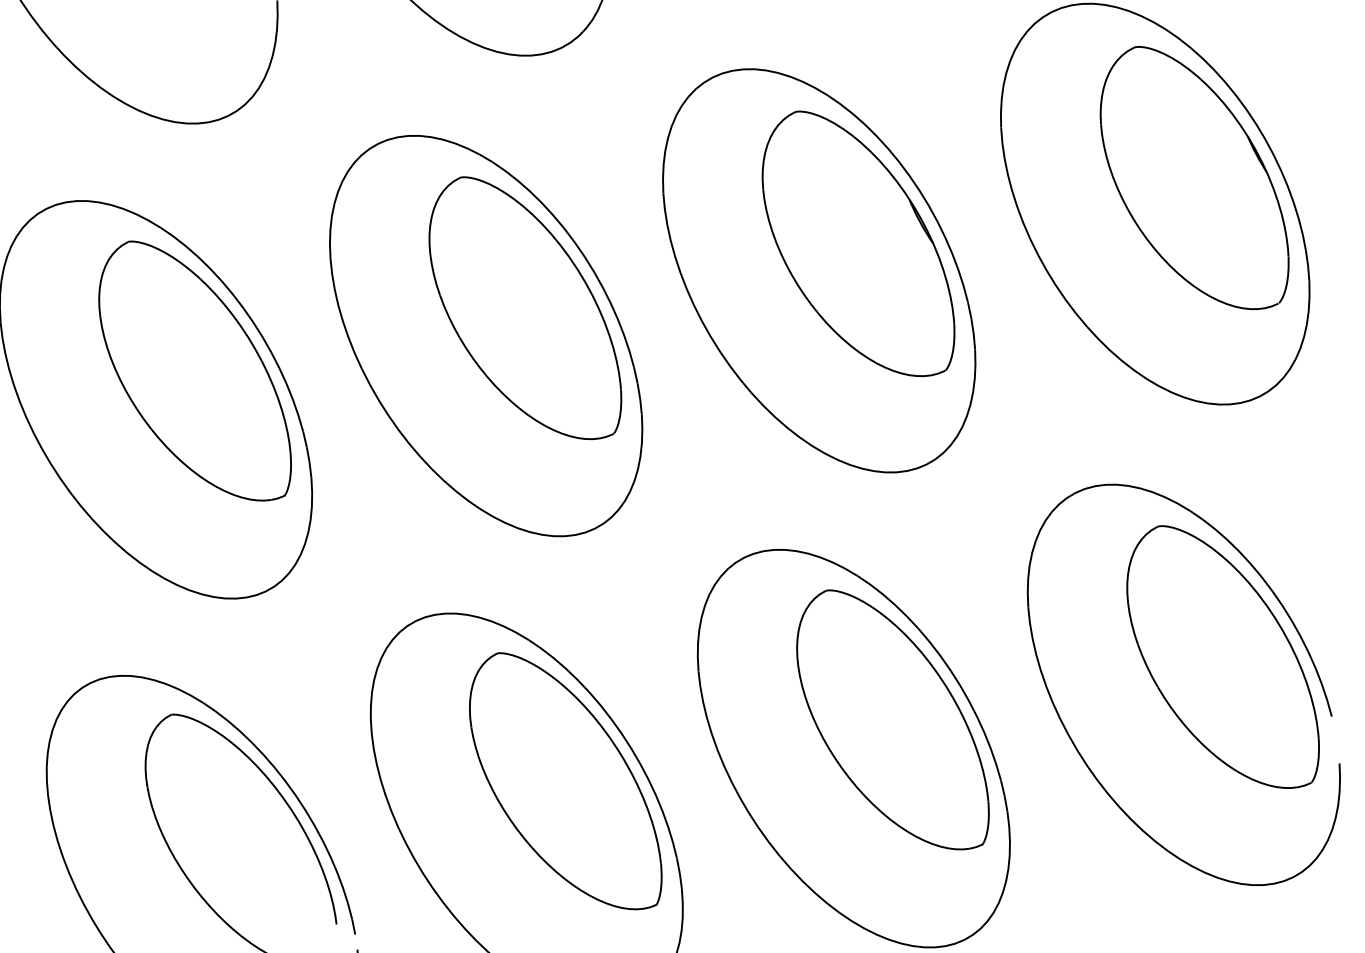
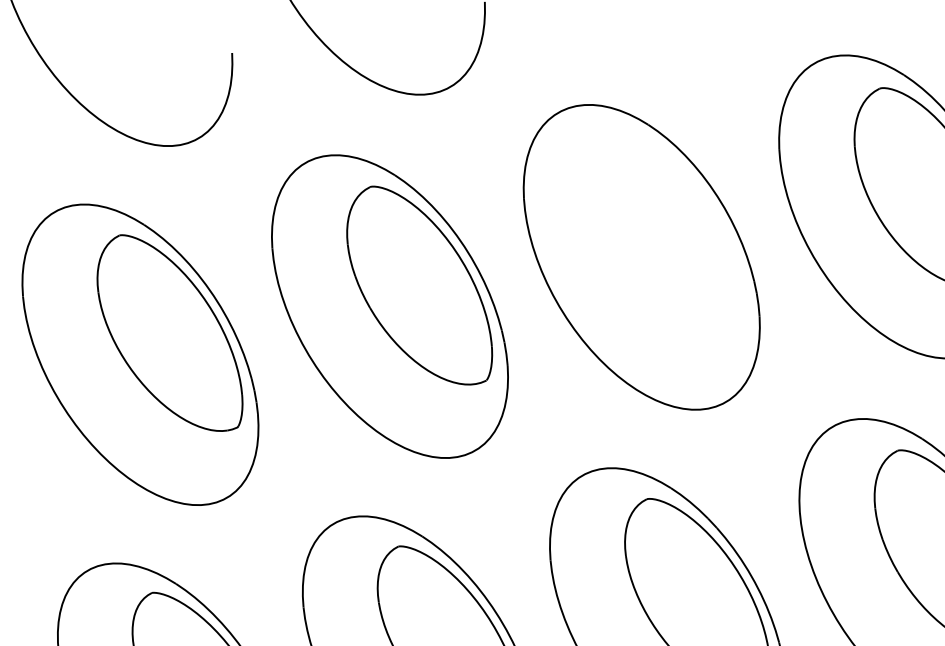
part: (858, 243) -> (671, 236), removed

